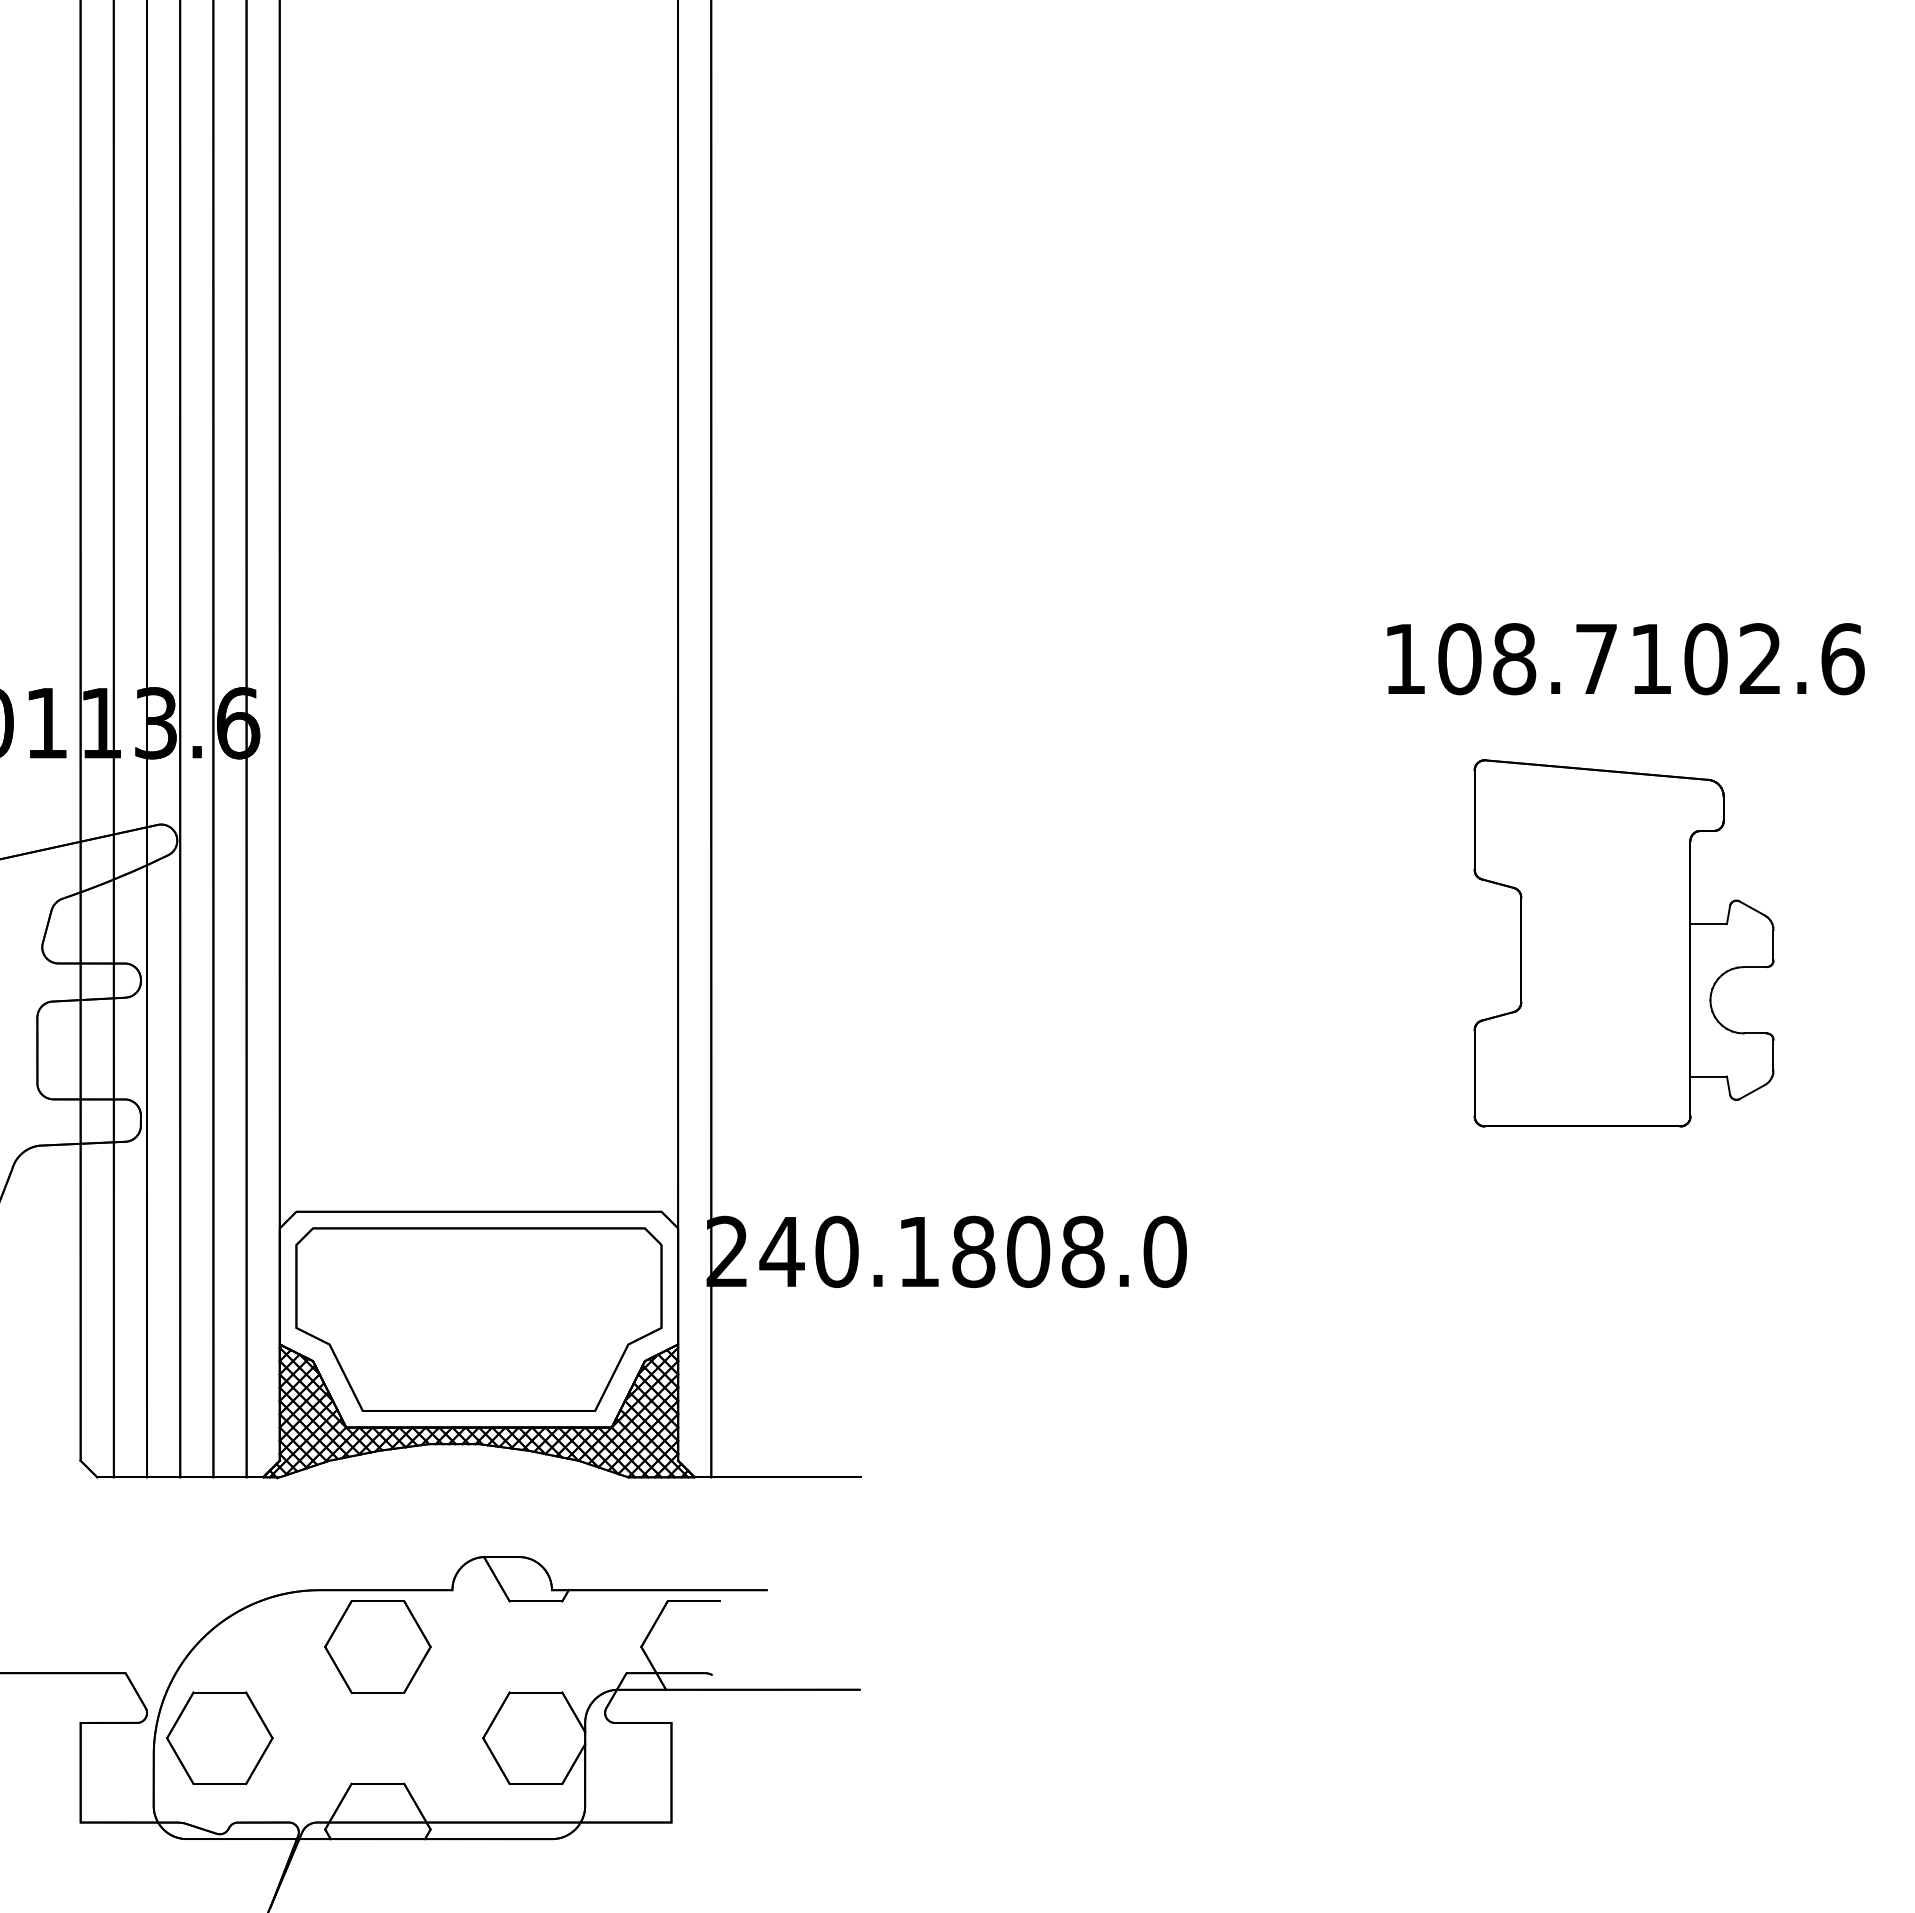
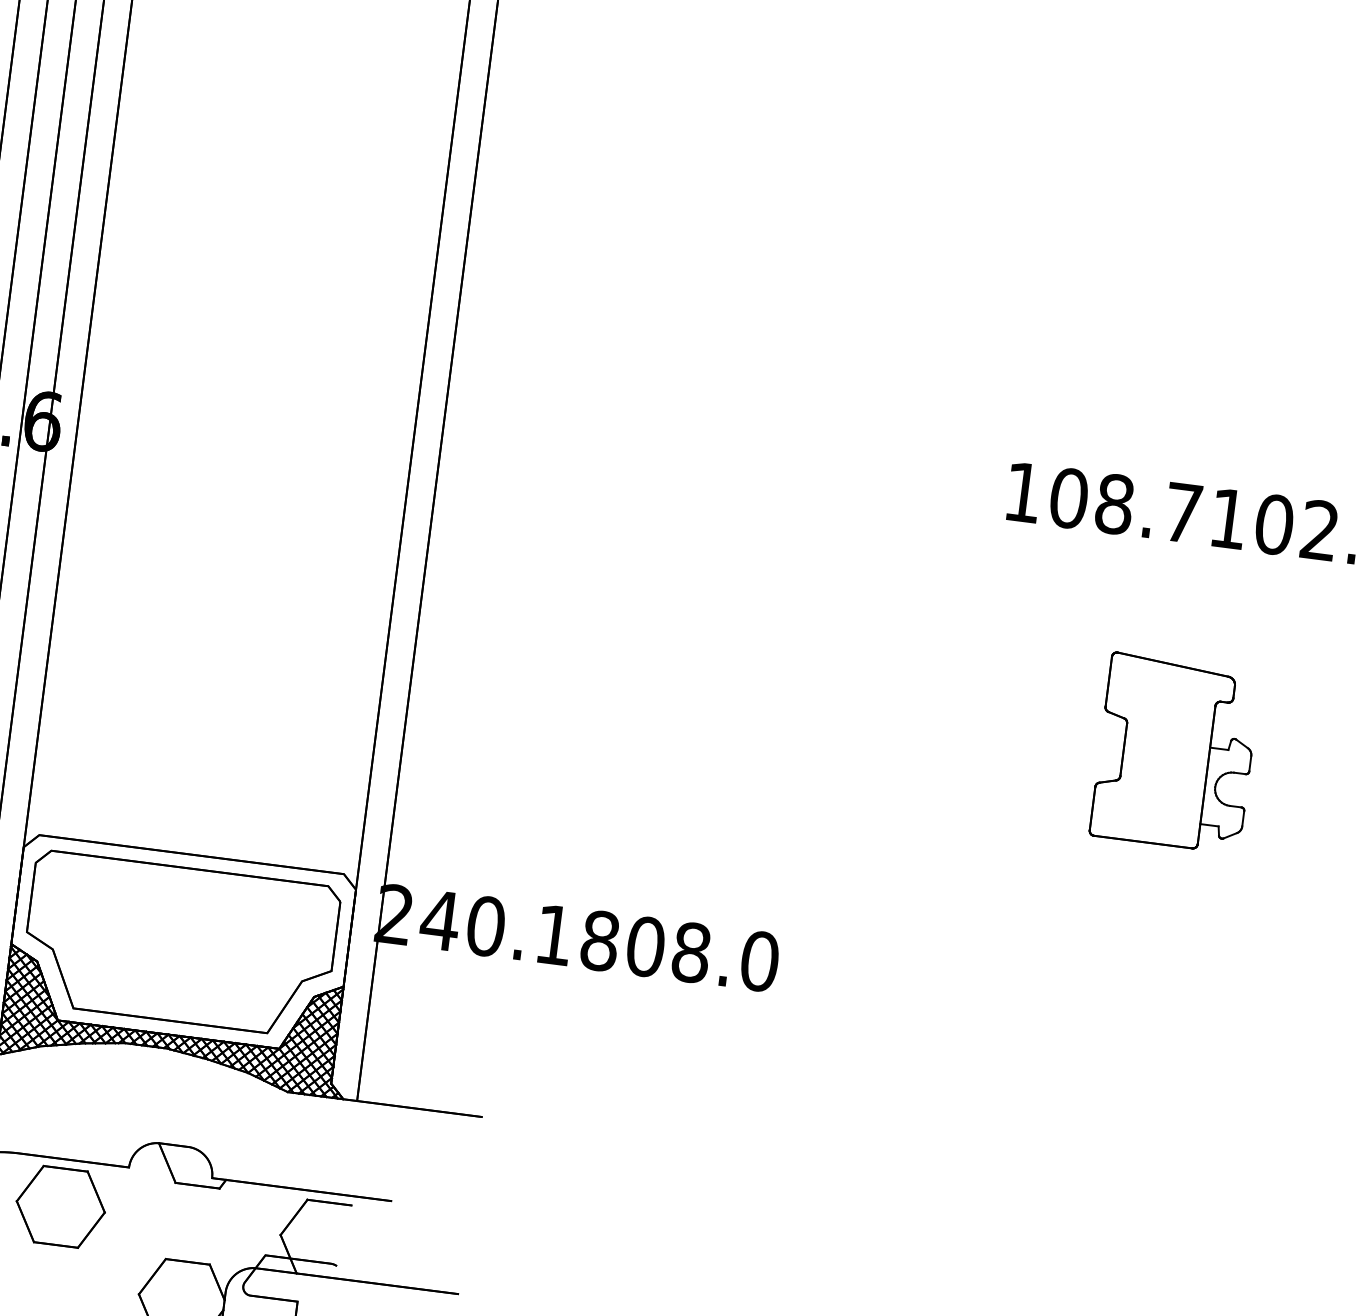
part: (1623, 943) -> (1175, 753), size x0.6

